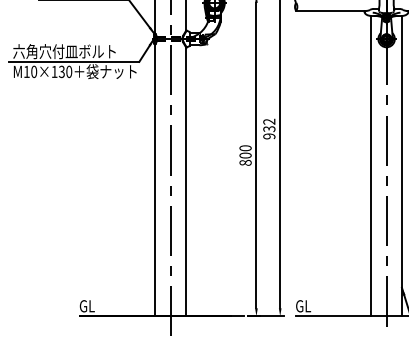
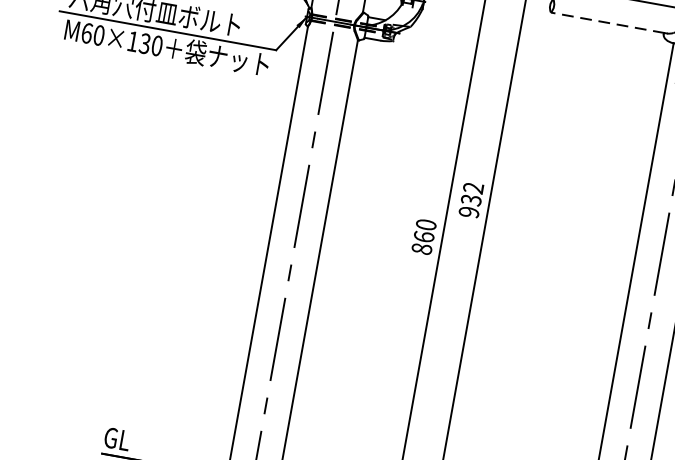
line: (330, 10) -> (607, 22), solid -> dashed
text: (26, 71) -> (86, 32), M10×130 -> M60×130
text: (245, 155) -> (423, 236), 800 -> 860

